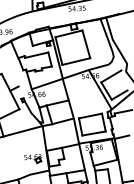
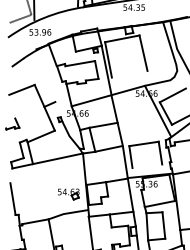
line: (76, 60) -> (129, 73), removed
line: (94, 133) -> (147, 166), removed

